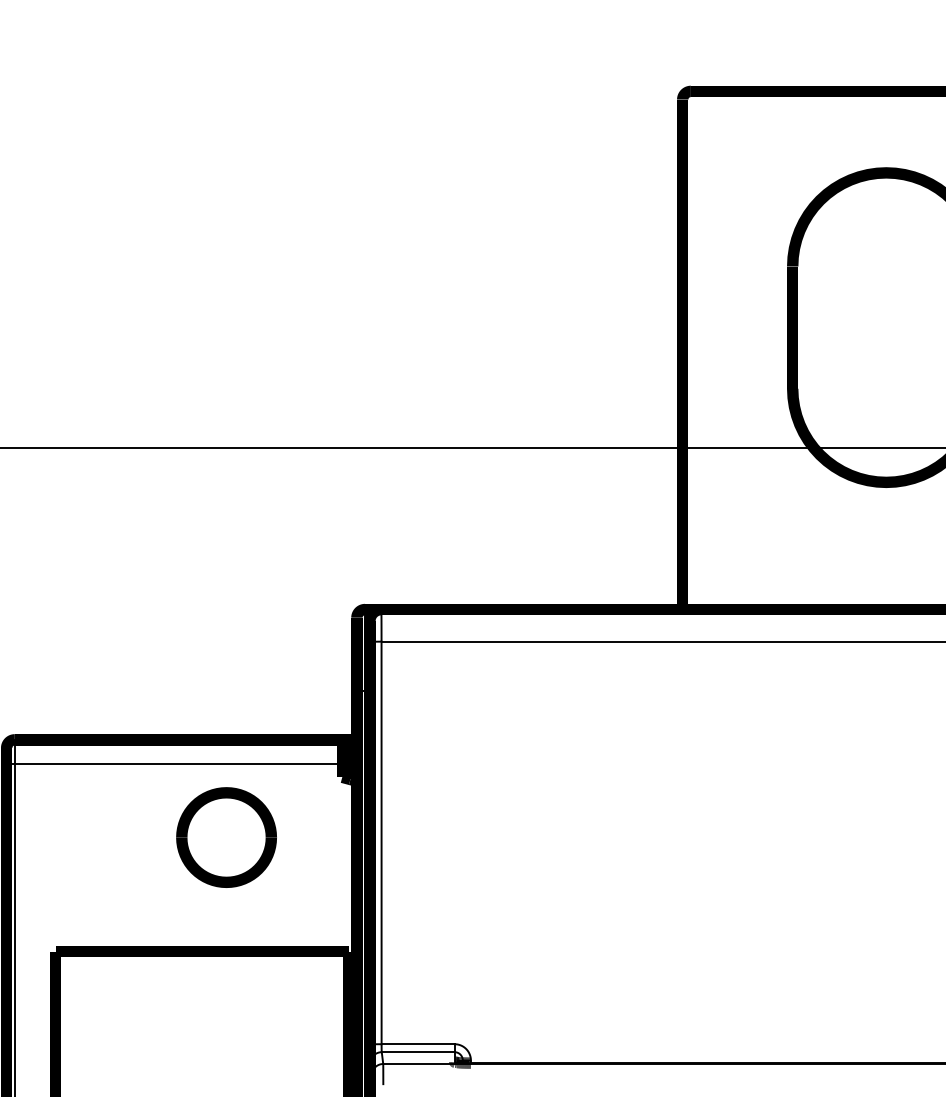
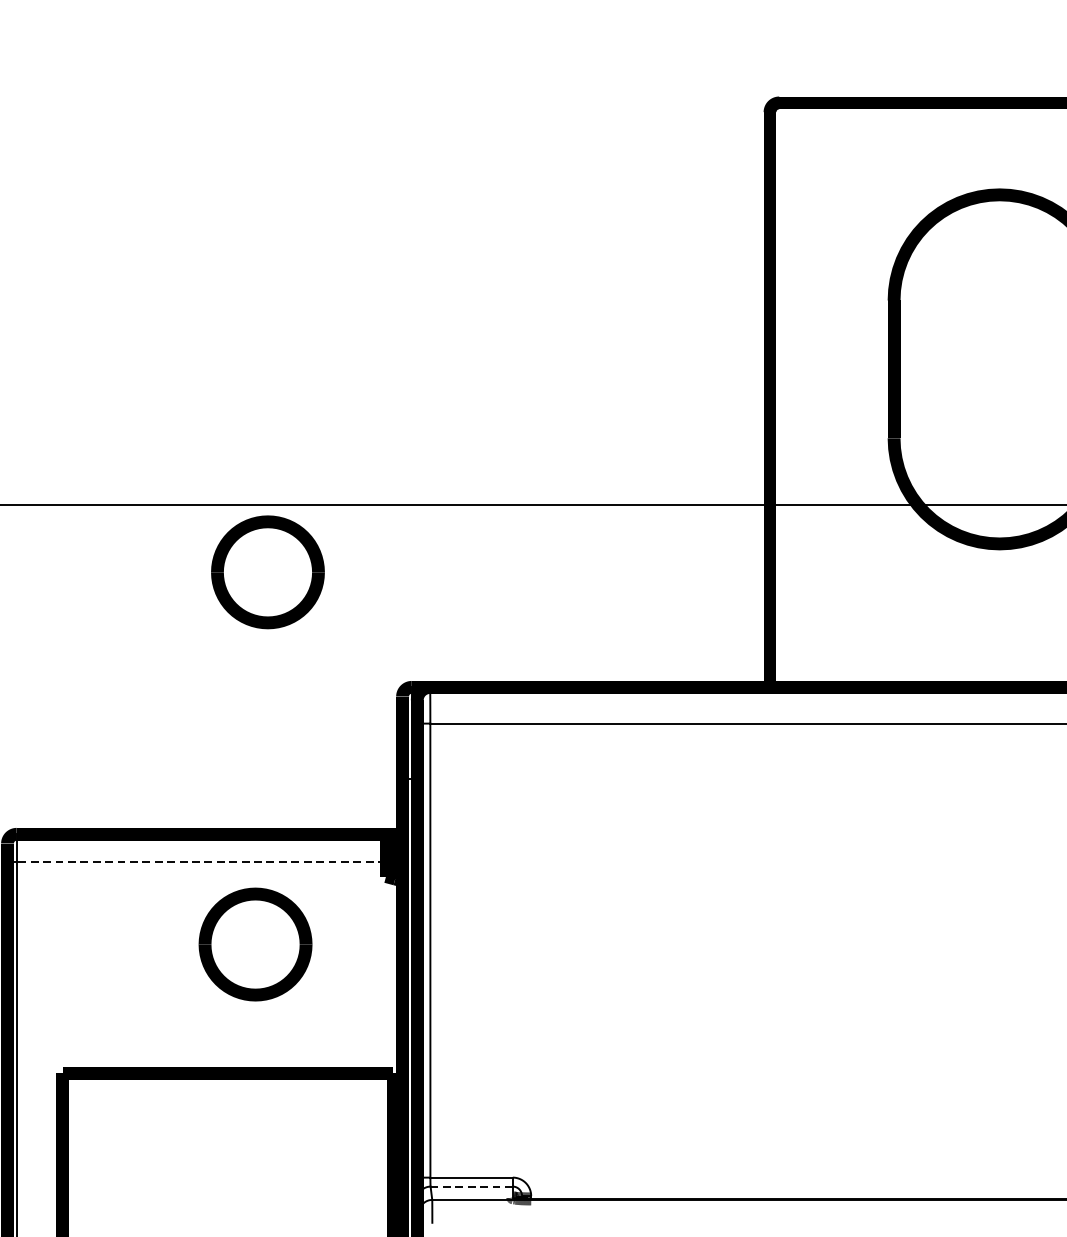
part: (237, 507) -> (267, 572), added
line: (178, 764) -> (201, 862), solid -> dashed
line: (417, 1052) -> (470, 1186), solid -> dashed

